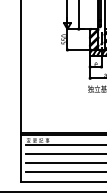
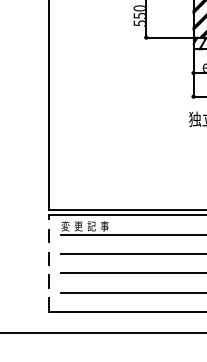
line: (20, 158) -> (48, 263), solid -> dashed

